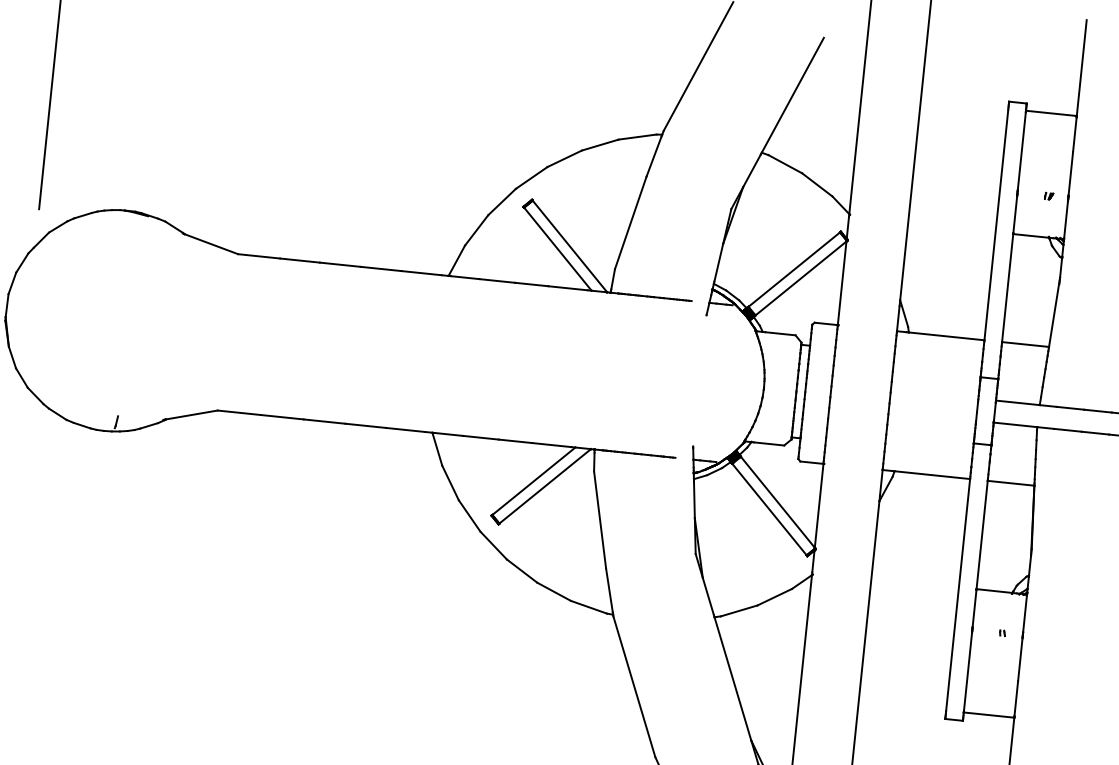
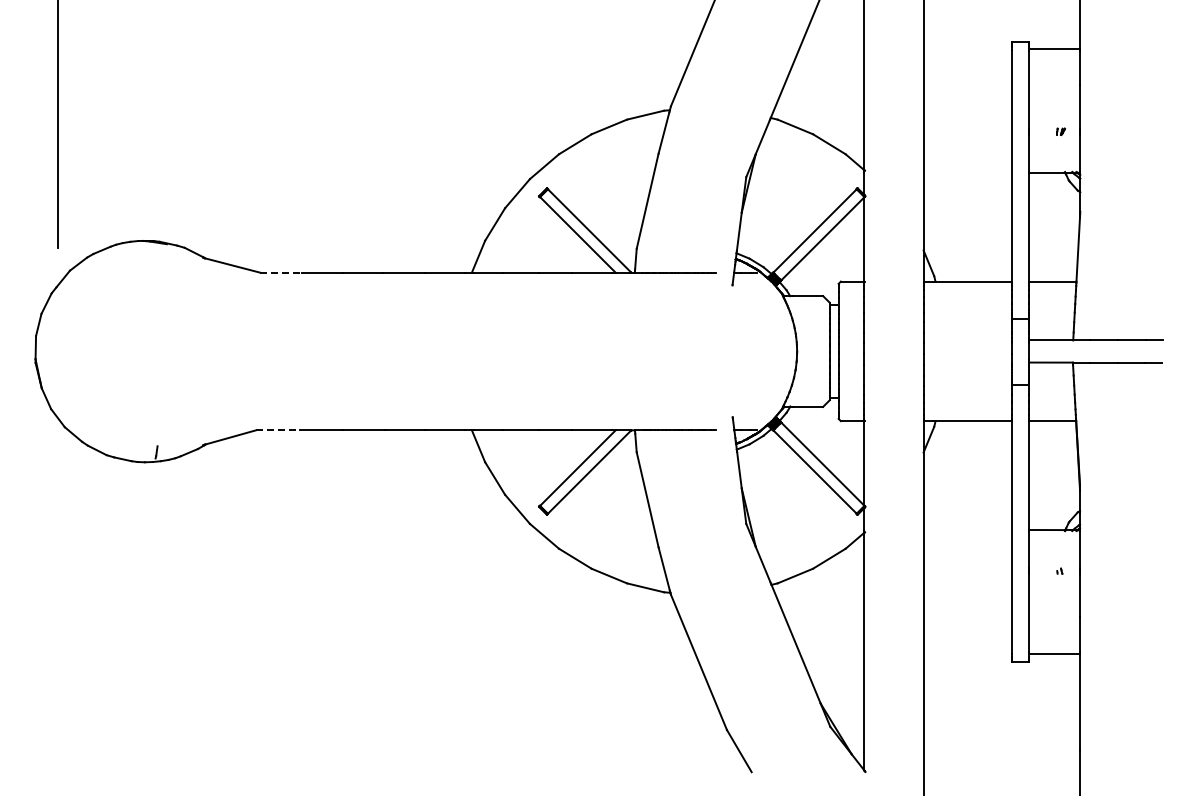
line: (259, 256) -> (281, 272), solid -> dashed
line: (239, 412) -> (277, 430), solid -> dashed

